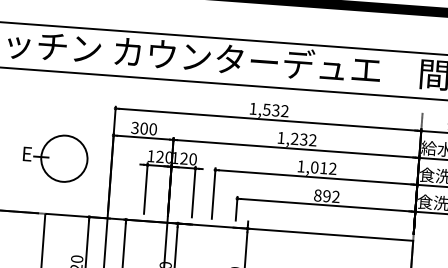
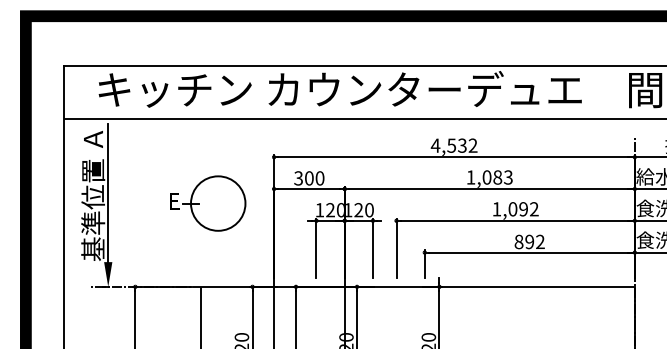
text: (253, 108) -> (435, 145), 1,532 -> 4,532
text: (303, 139) -> (497, 177), 1,232 -> 1,083
part: (56, 158) -> (208, 203), moved
text: (323, 168) -> (523, 209), 1,012 -> 1,092

